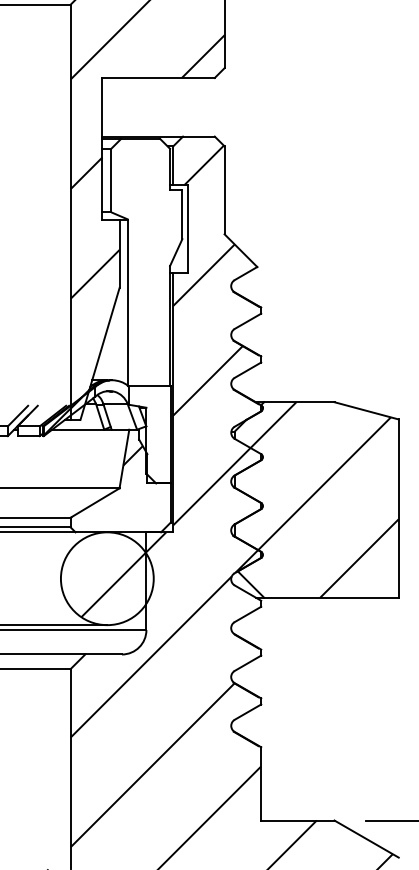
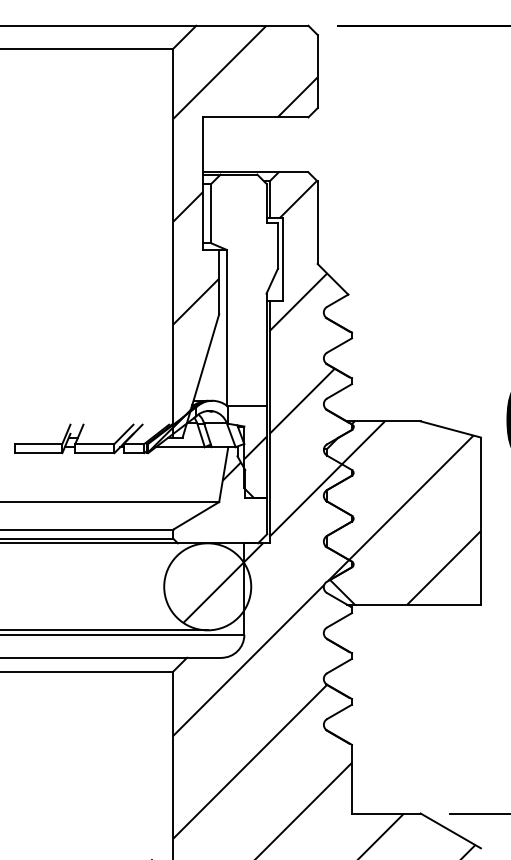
hatch: (158, 430) -> (255, 447), added

